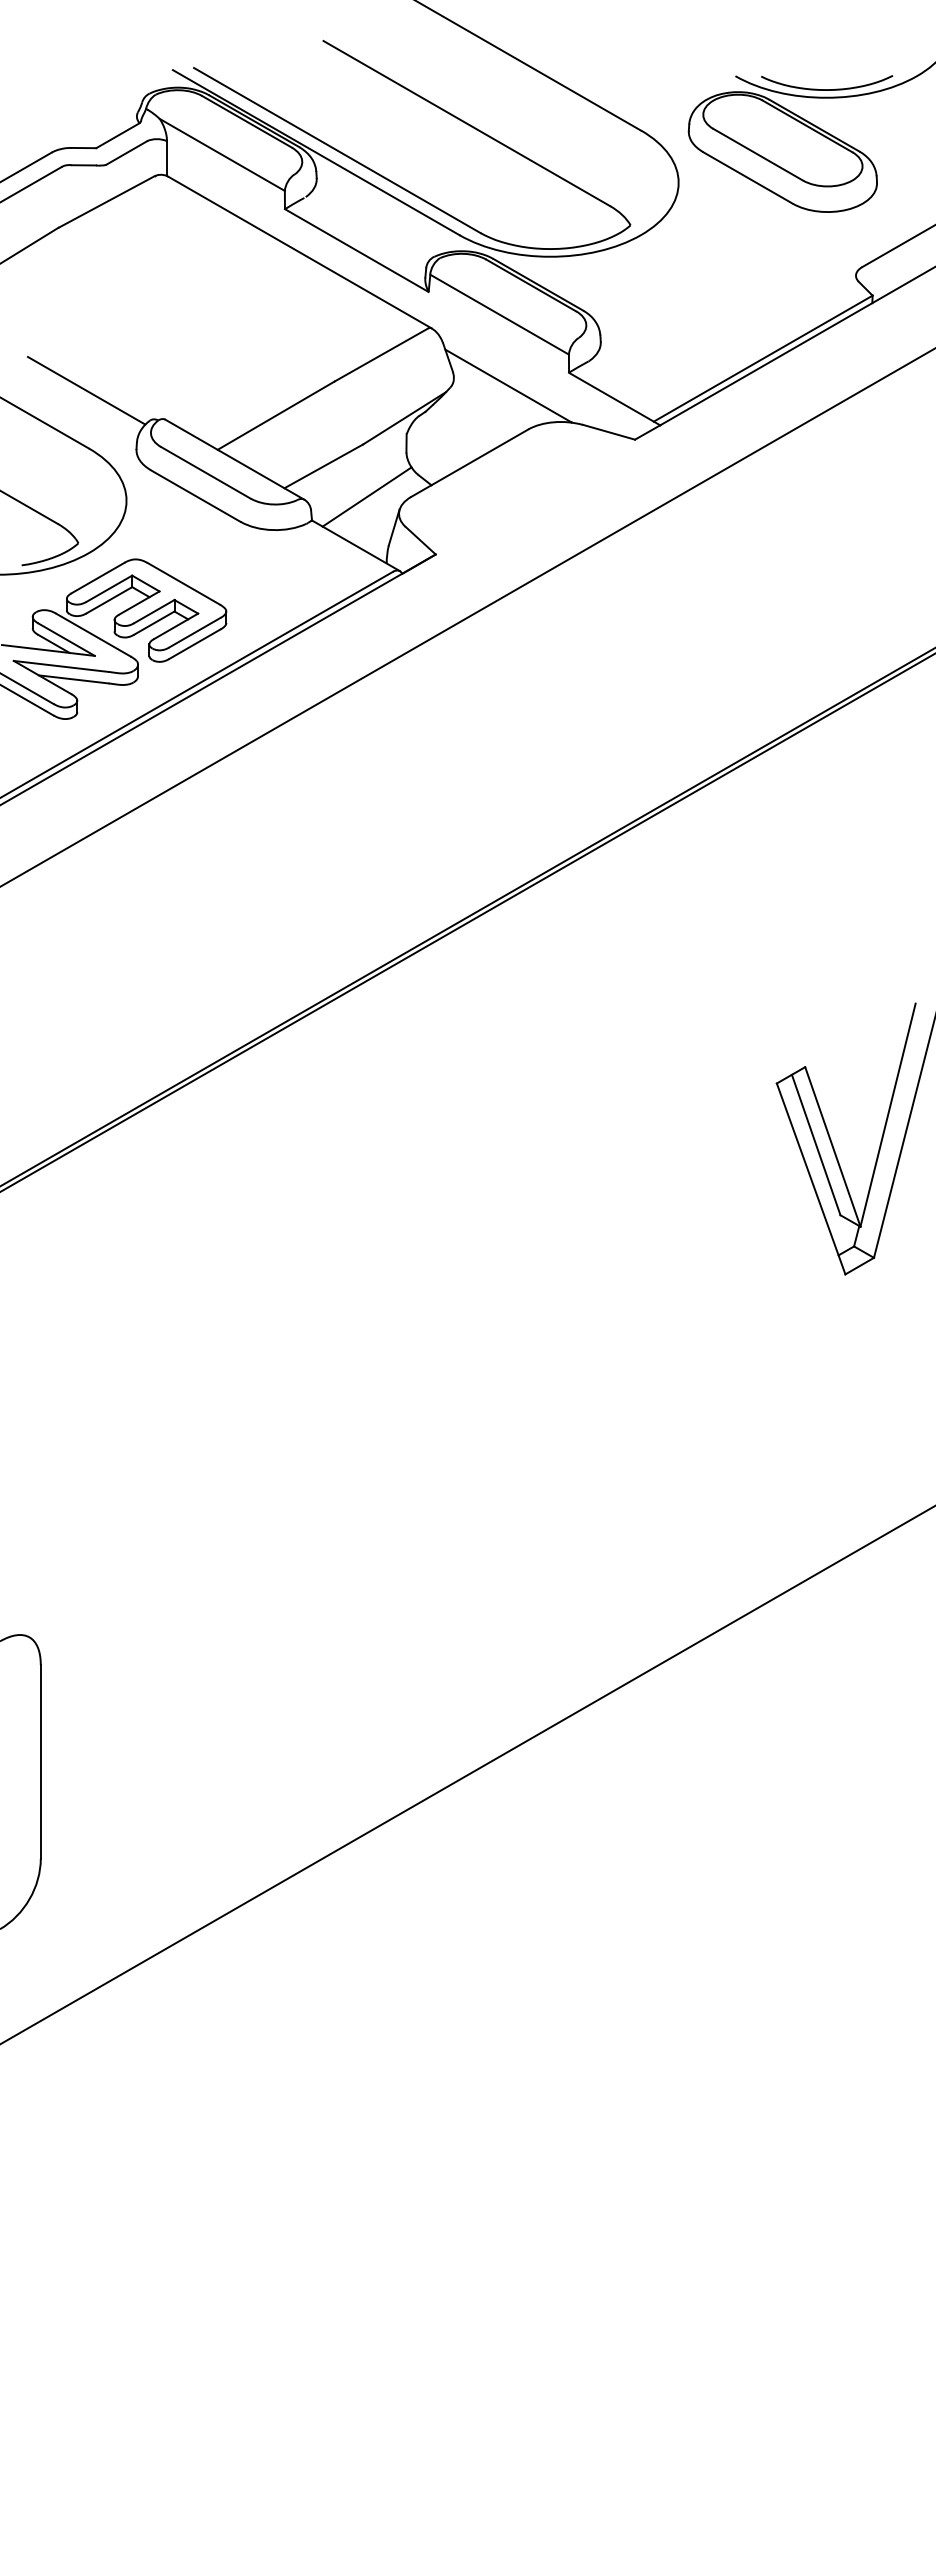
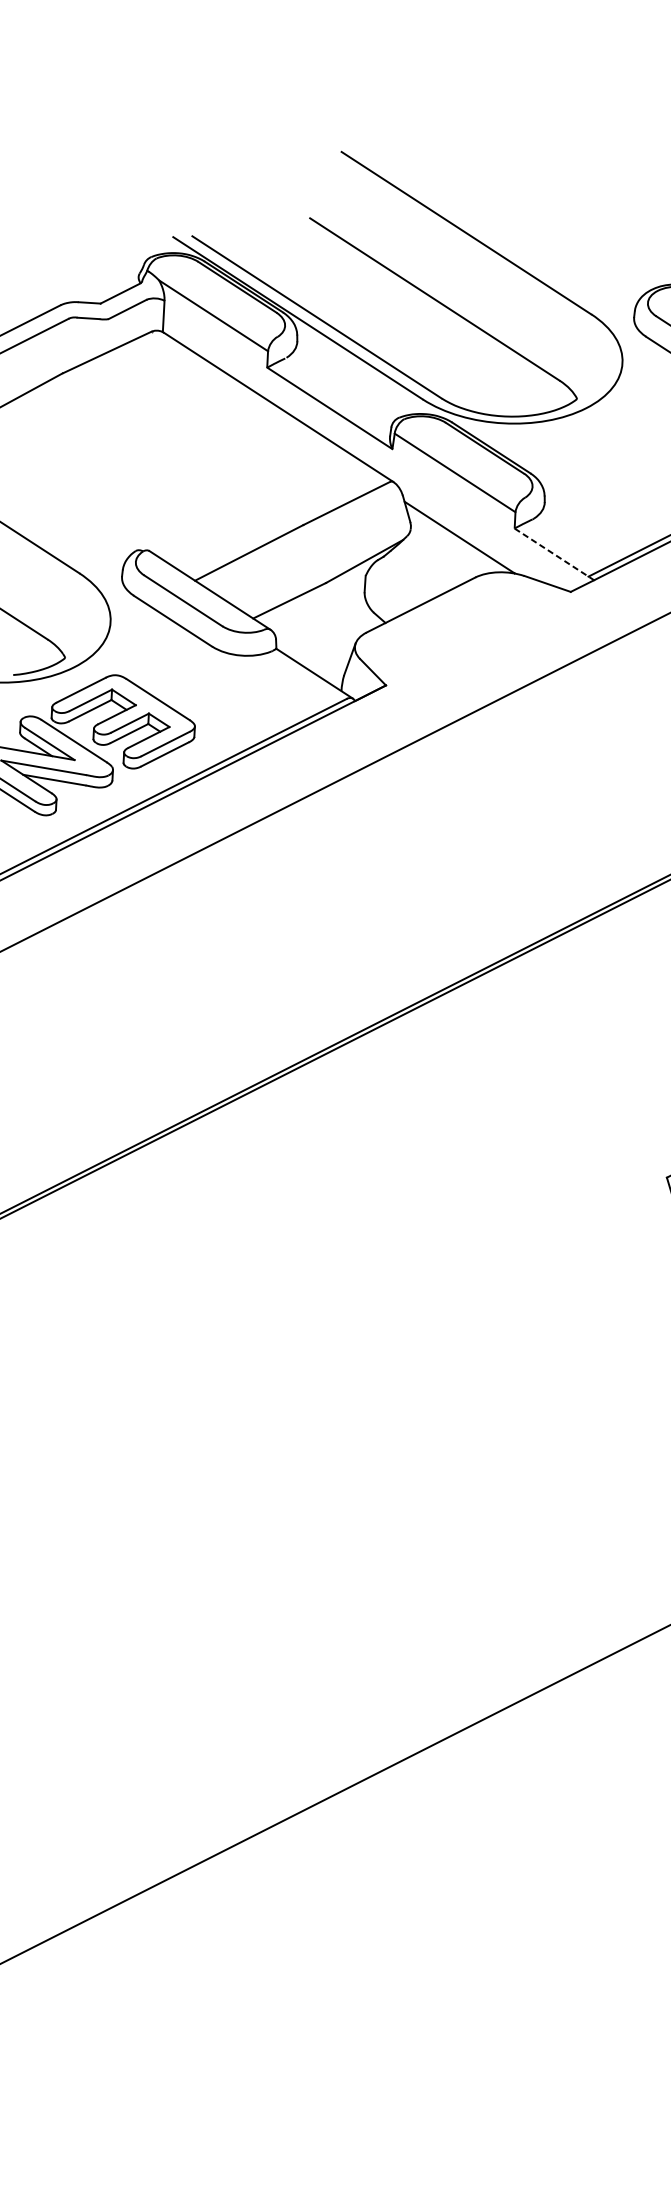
line: (86, 390) -> (79, 520), removed
line: (614, 399) -> (554, 554), solid -> dashed
line: (366, 496) -> (326, 629), removed

